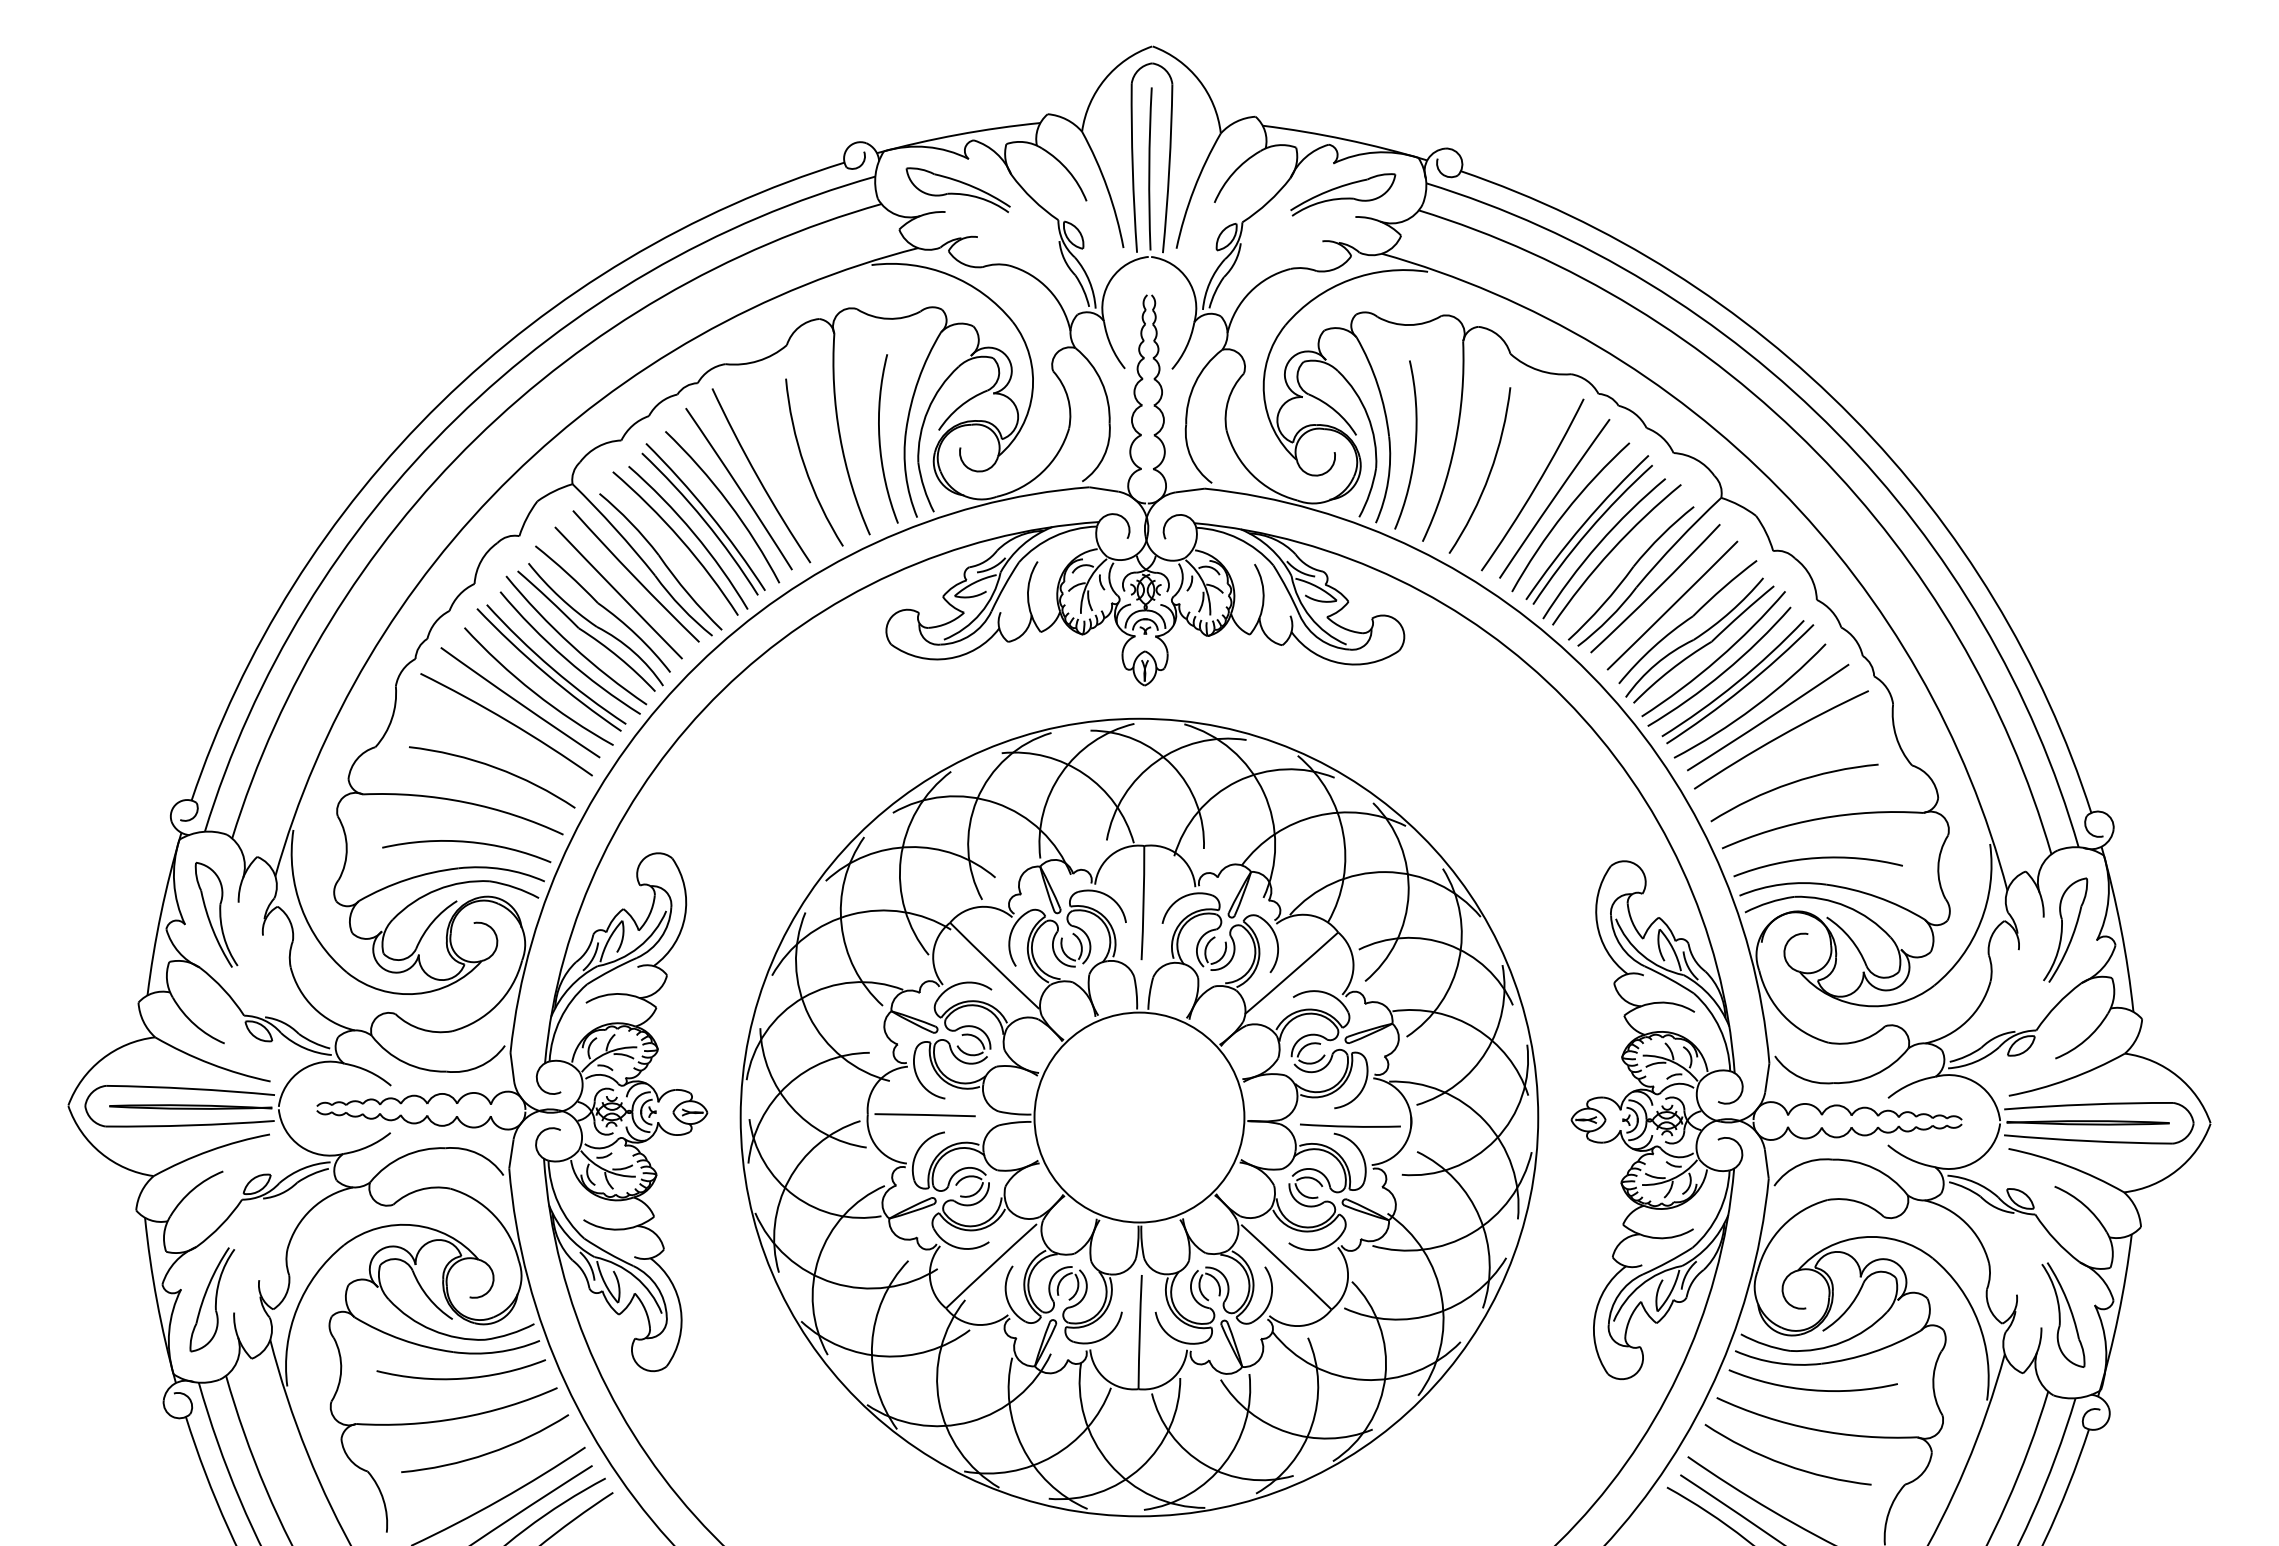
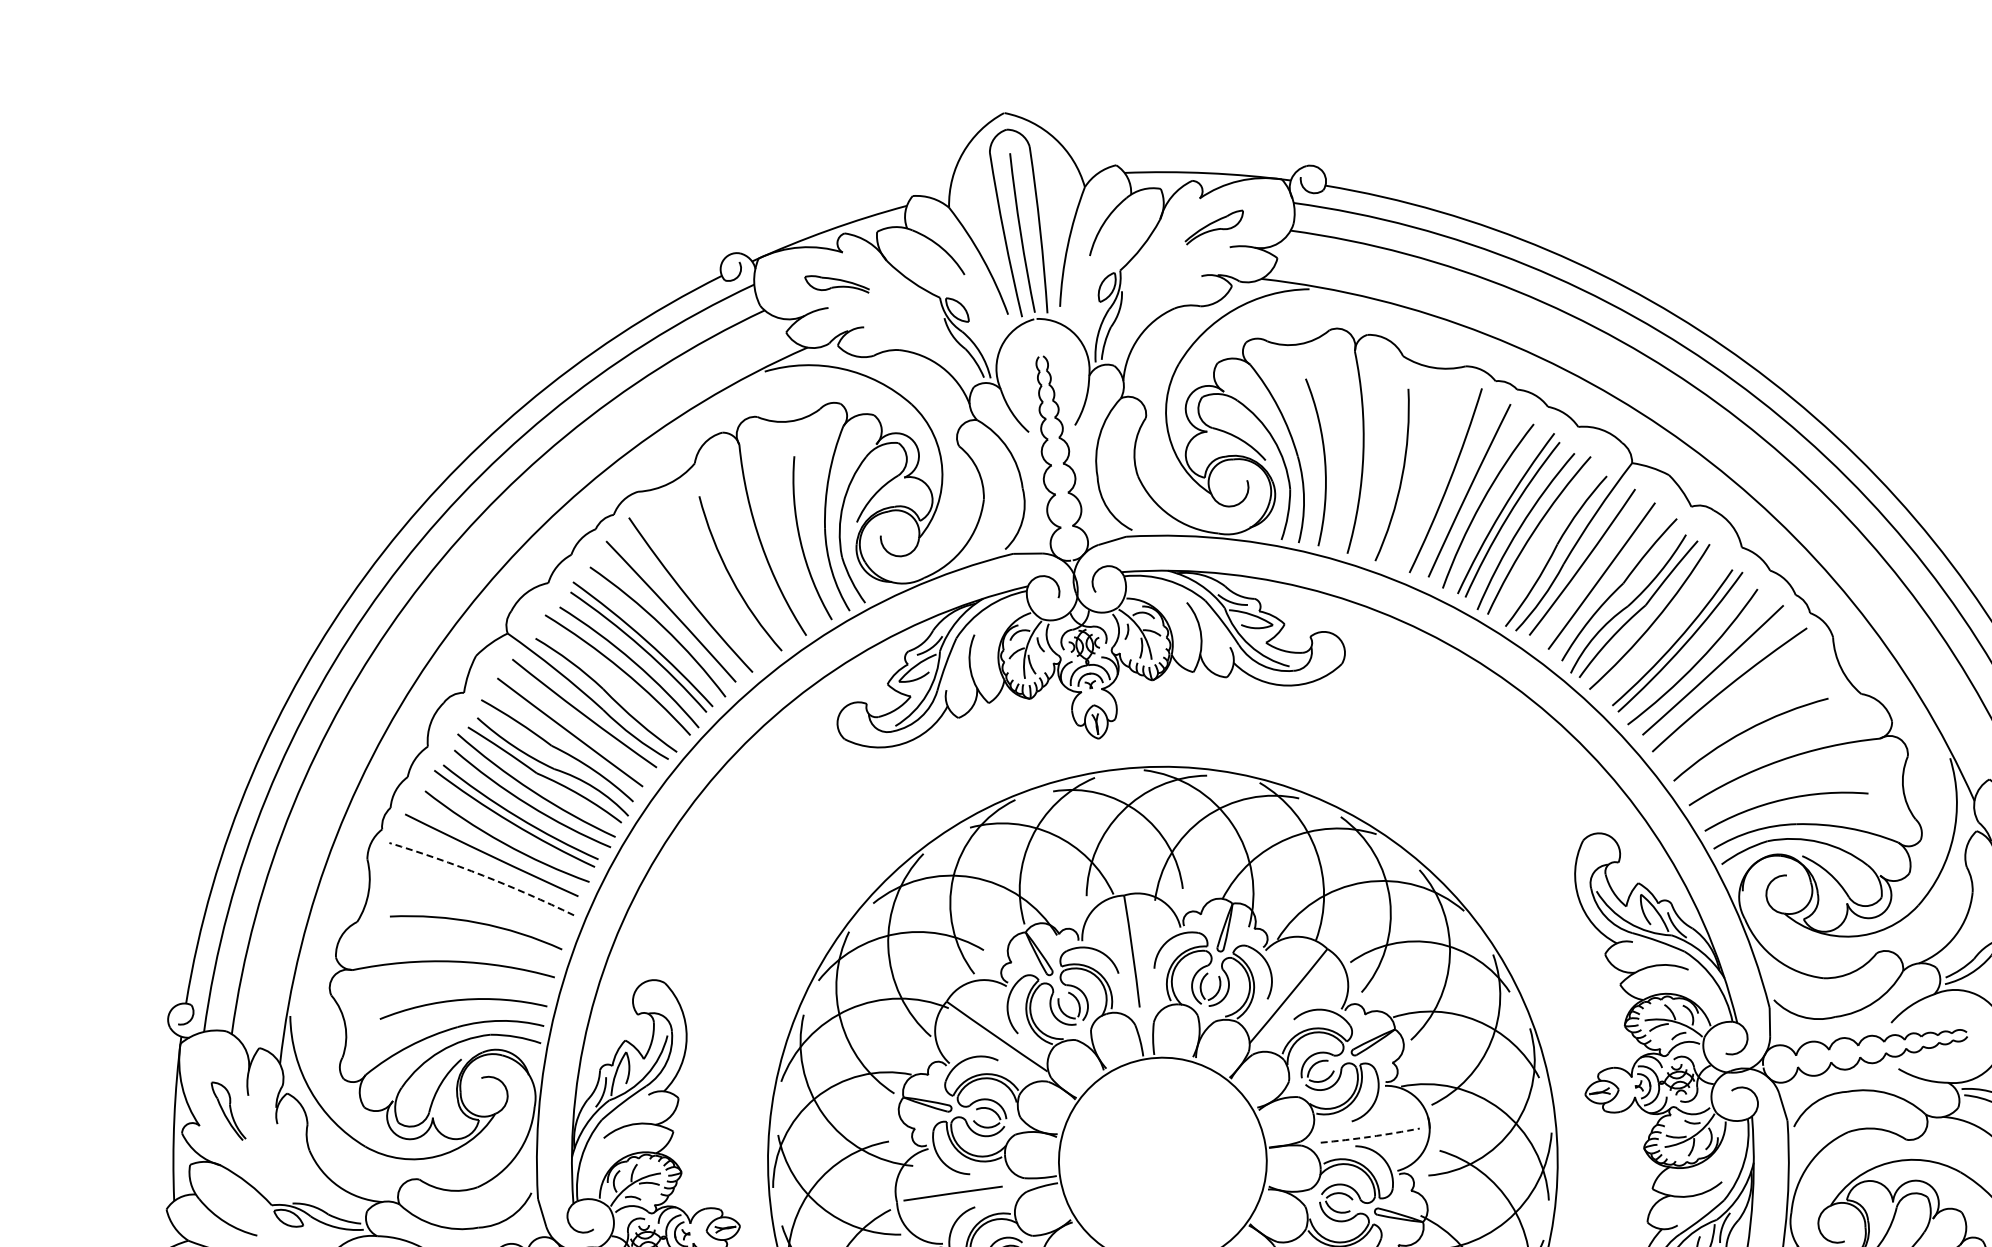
part: (957, 190) -> (836, 285), size x0.6
part: (1343, 194) -> (1214, 227), size x0.6
arc: (1724, 670) -> (1662, 631), removed
arc: (508, 721) -> (483, 875), solid -> dashed
part: (216, 914) -> (228, 1110), size x0.6
arc: (1350, 1126) -> (1370, 1136), solid -> dashed

